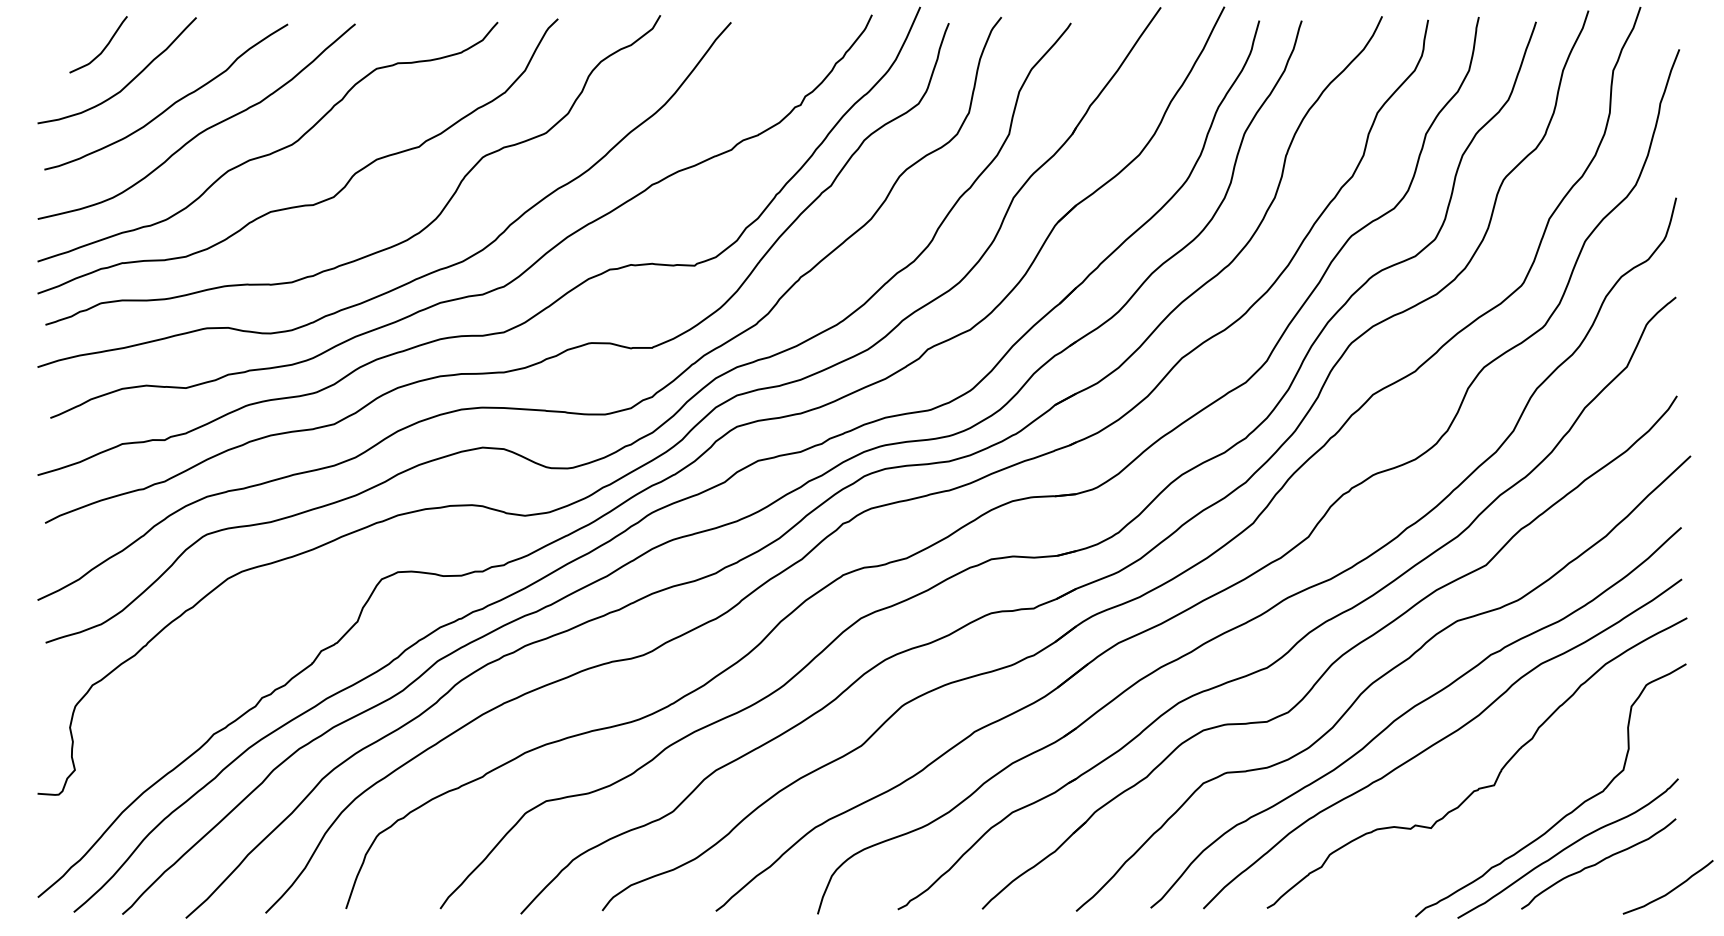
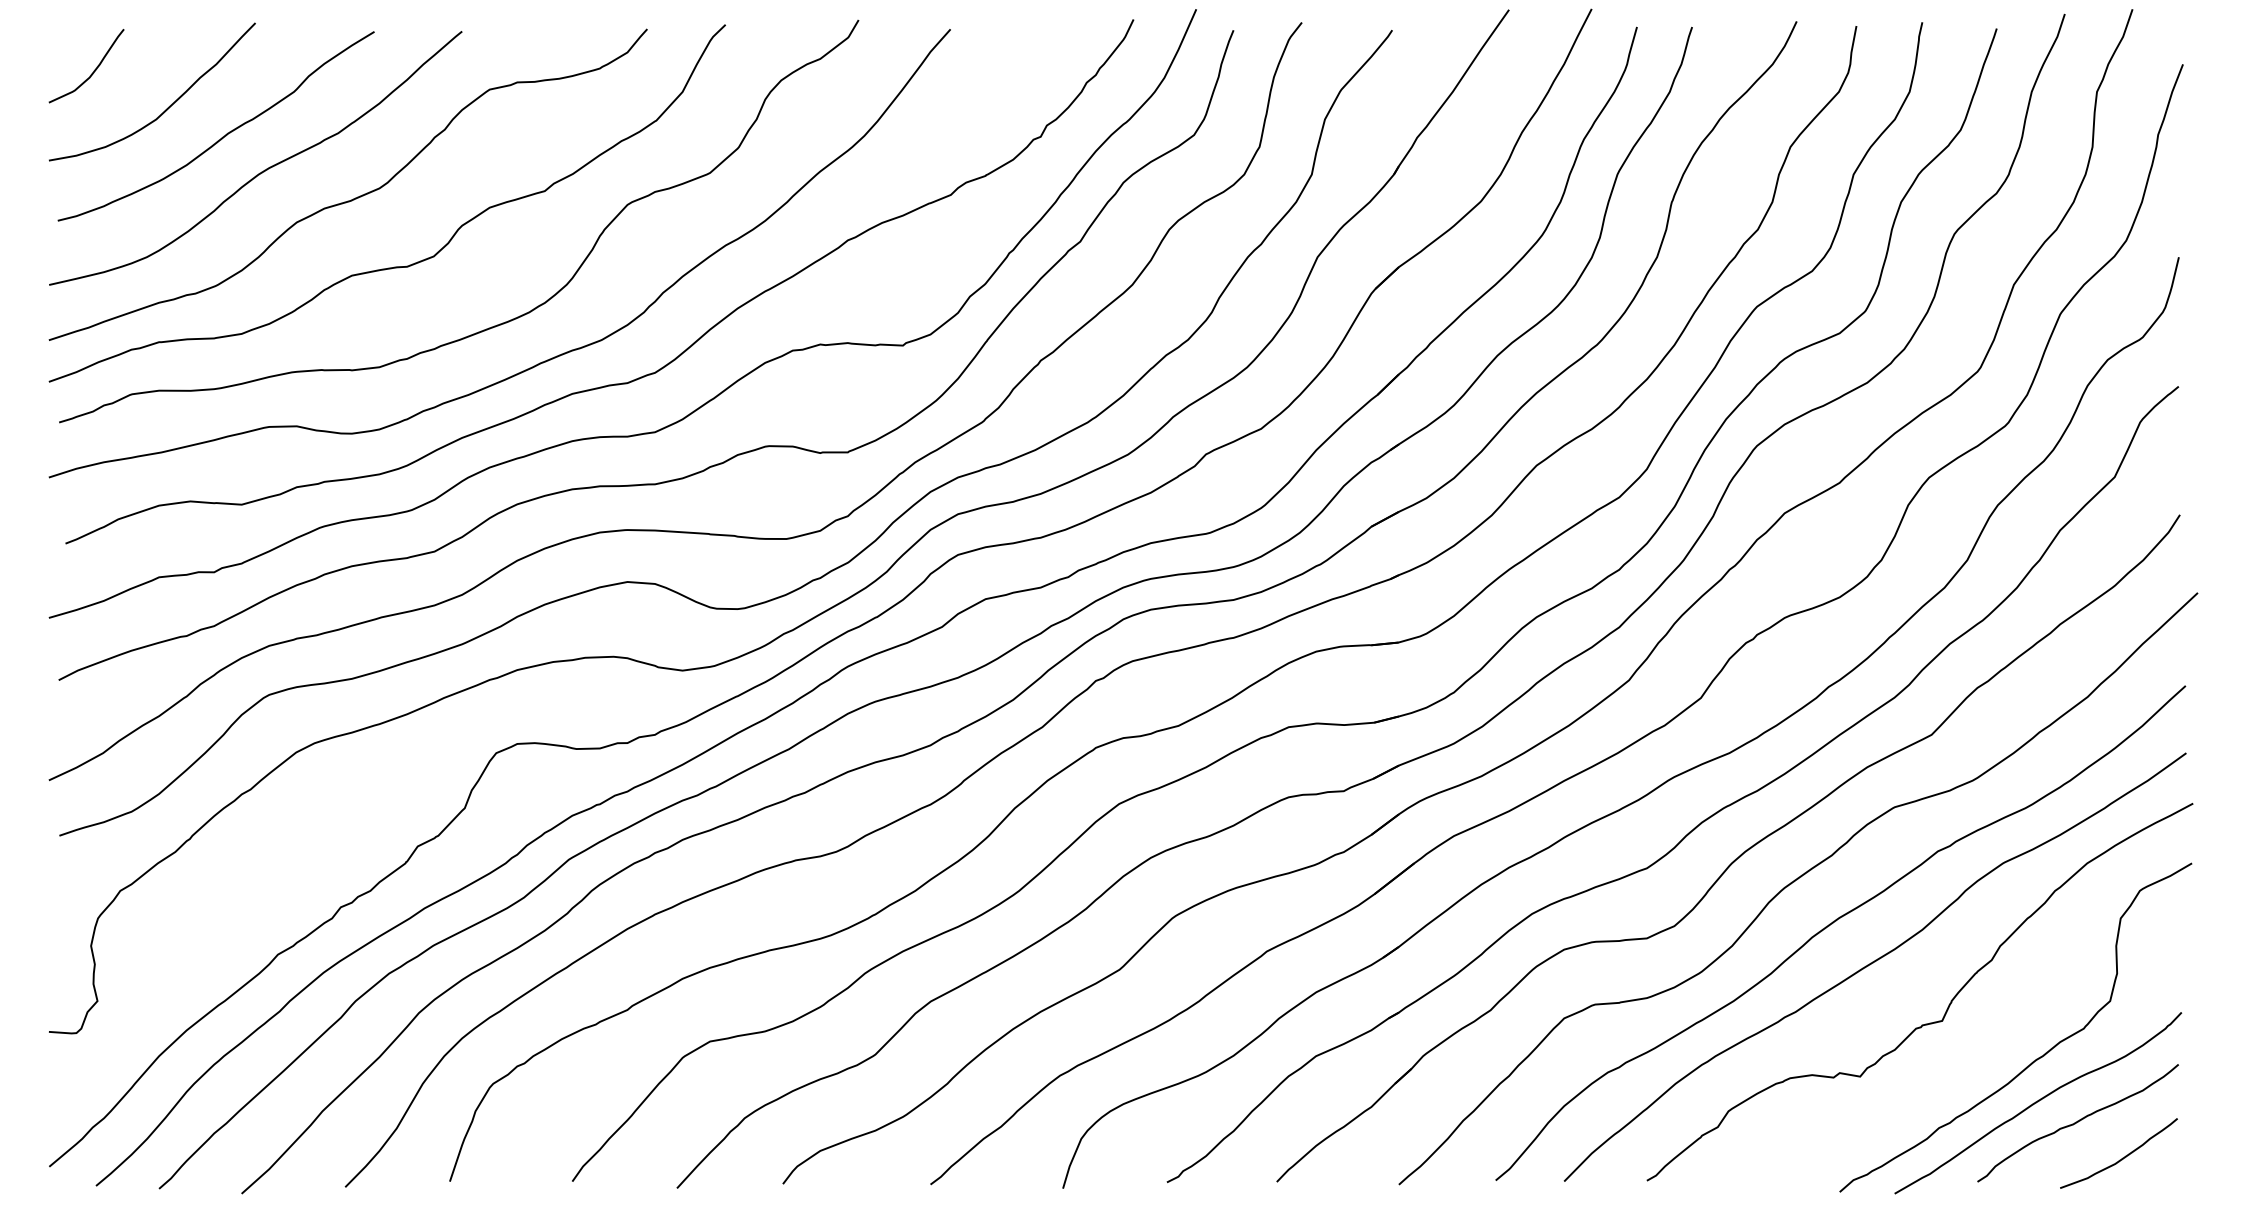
curve: (103, 48) -> (93, 71), moved
curve: (1670, 890) -> (2121, 1157), moved

